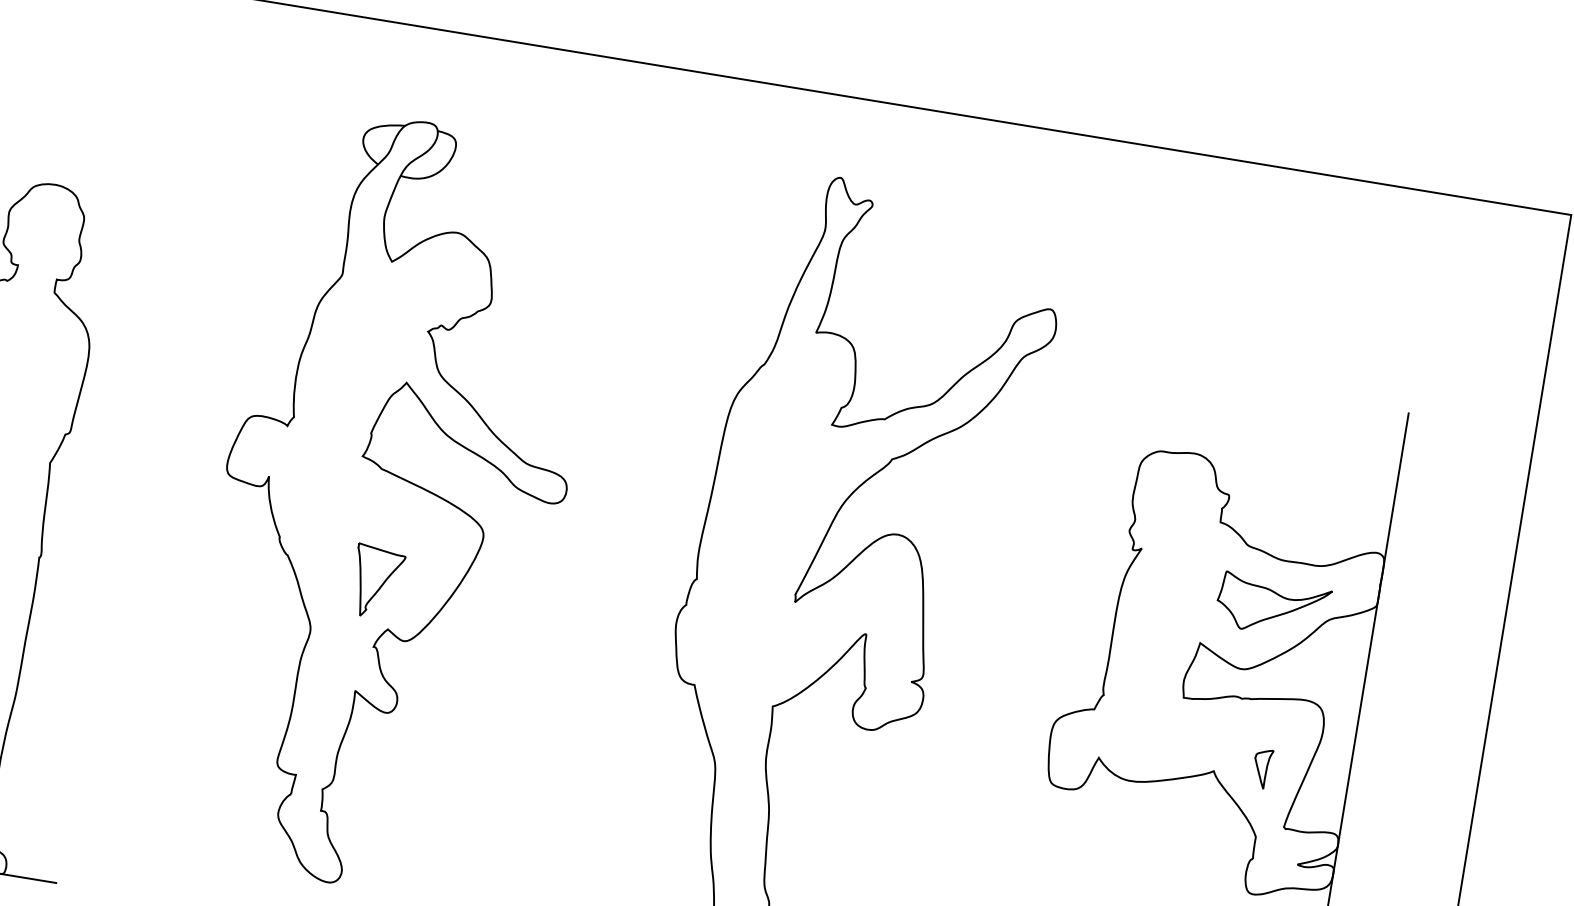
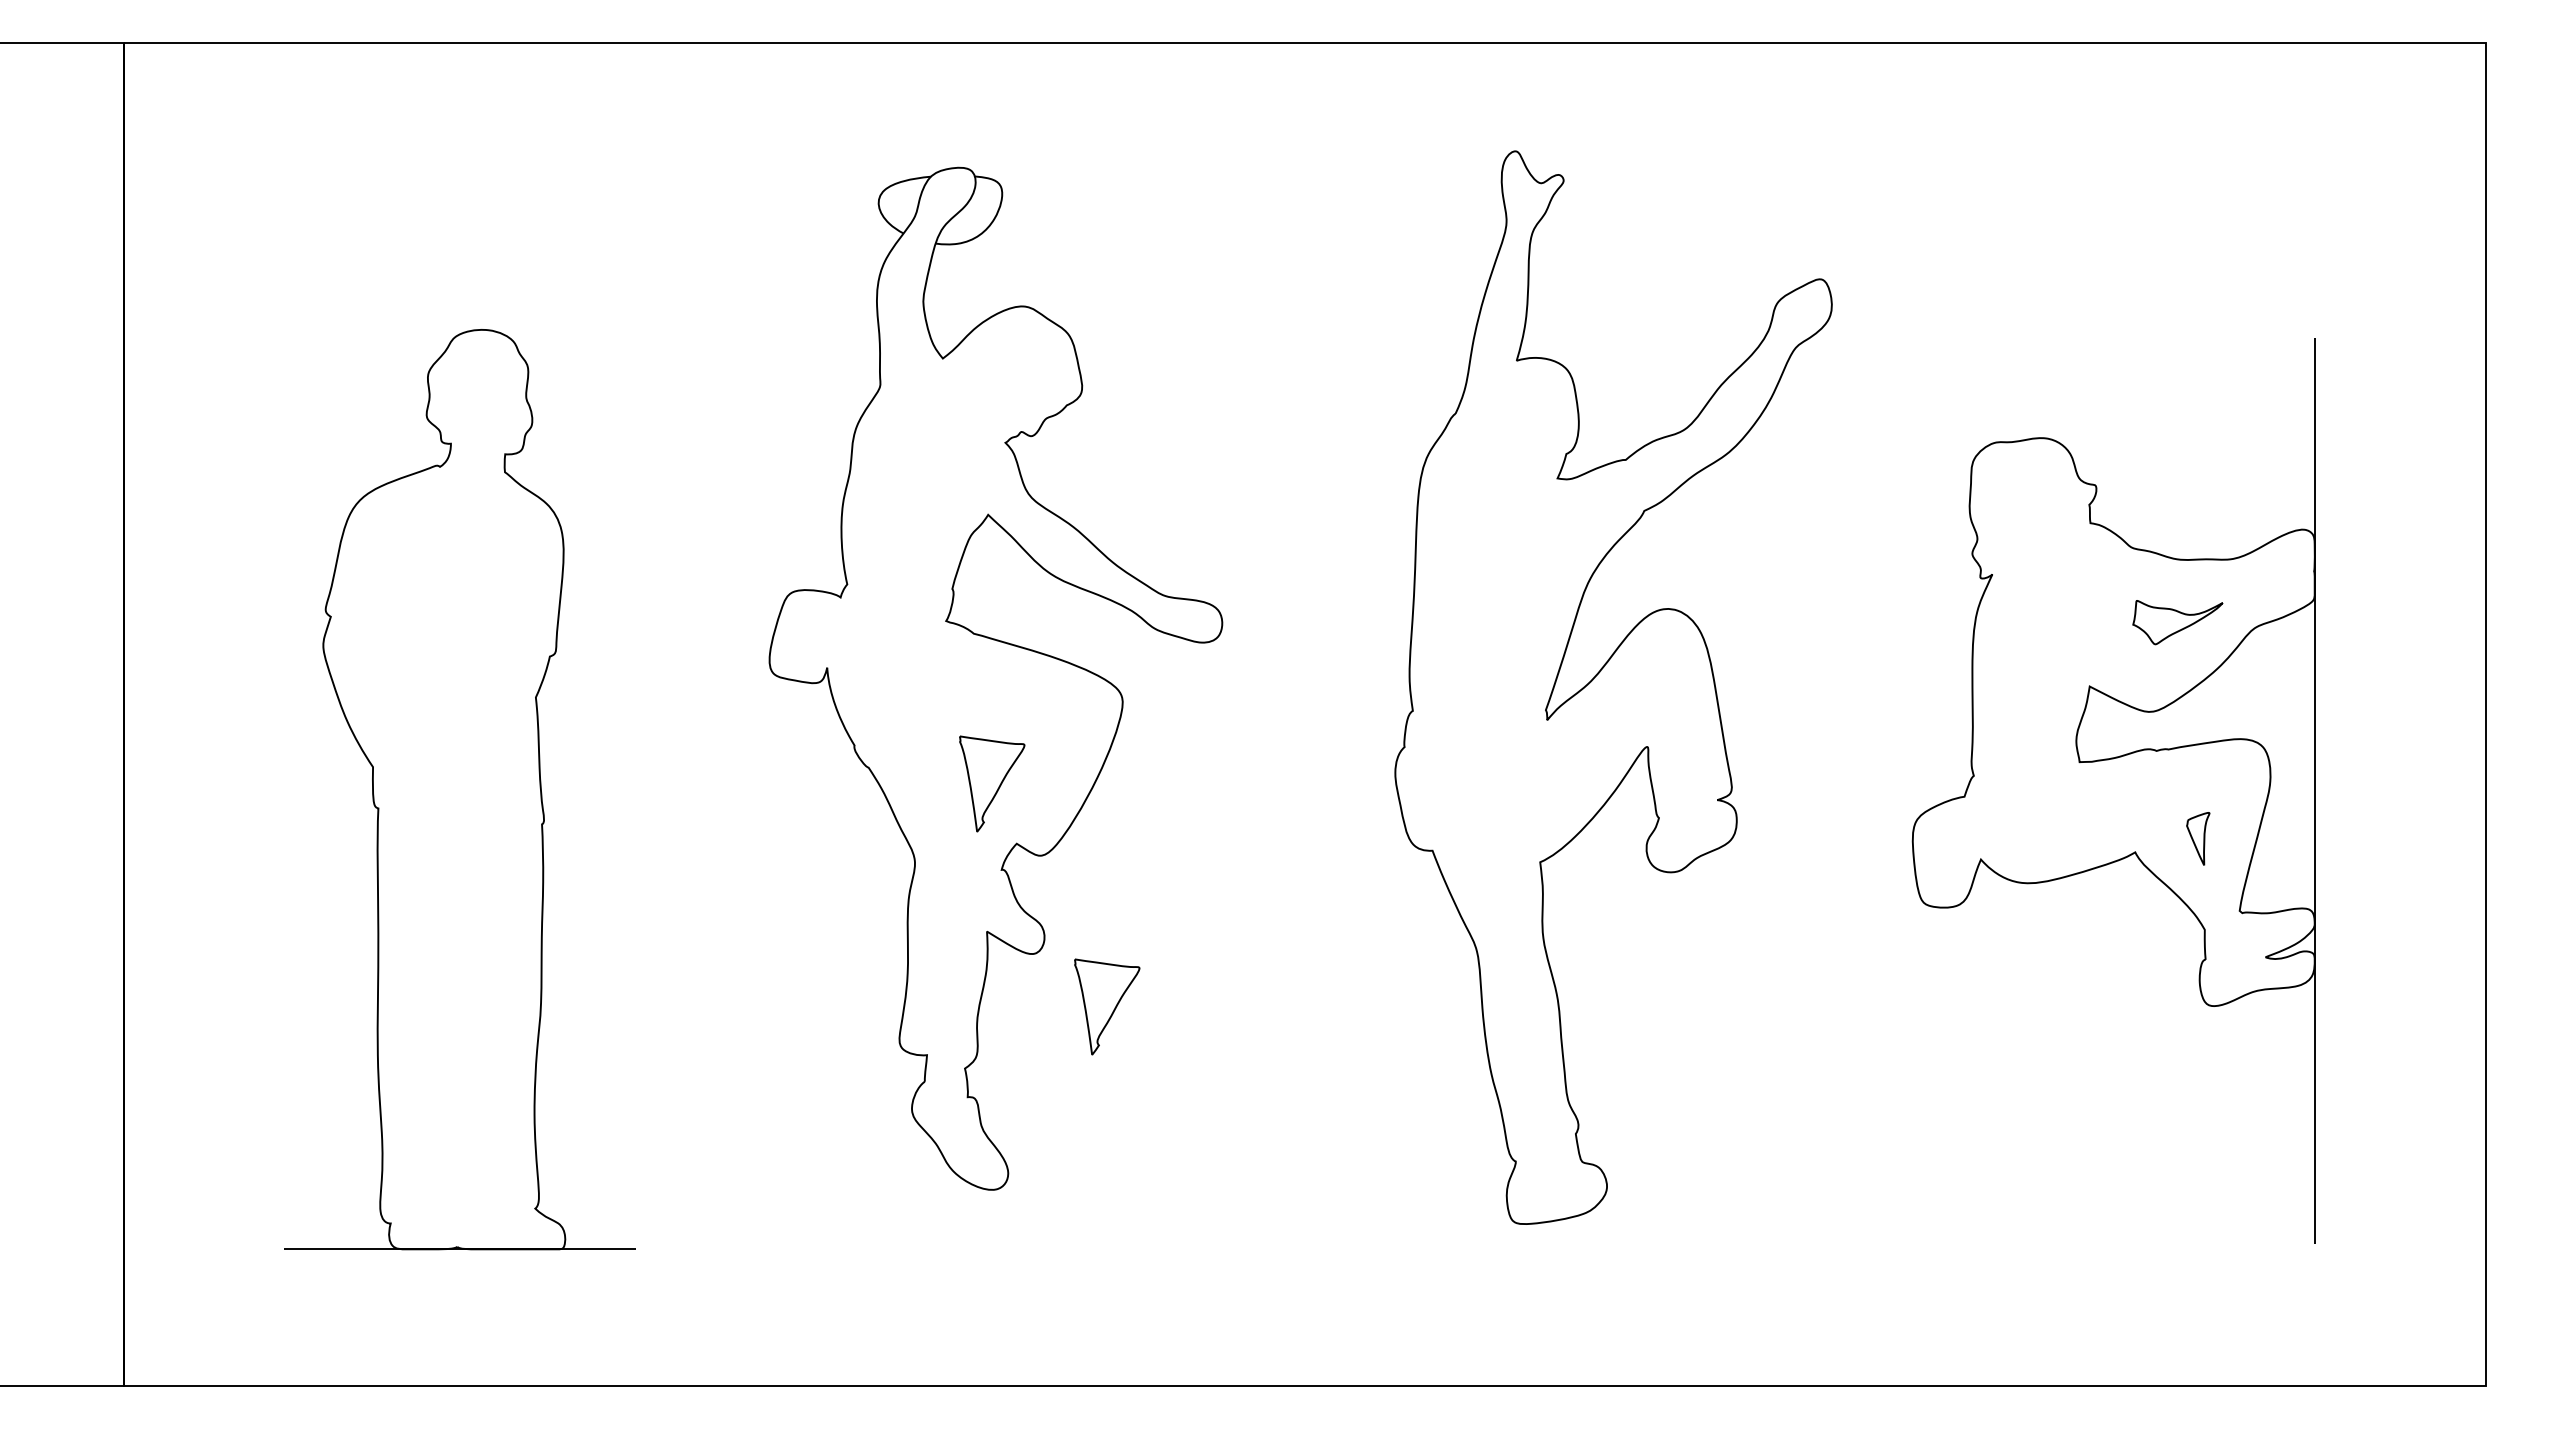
part: (1272, 606) -> (2177, 622), size x0.6
part: (435, 760) -> (1107, 1006), added

